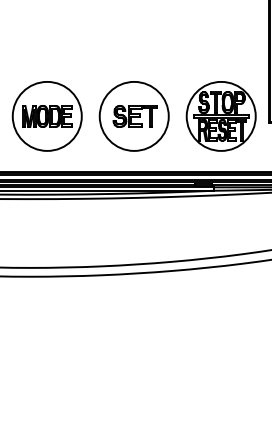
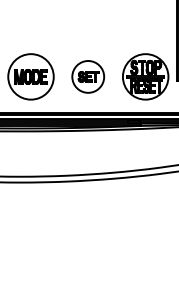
part: (132, 115) -> (87, 76), size x0.7

